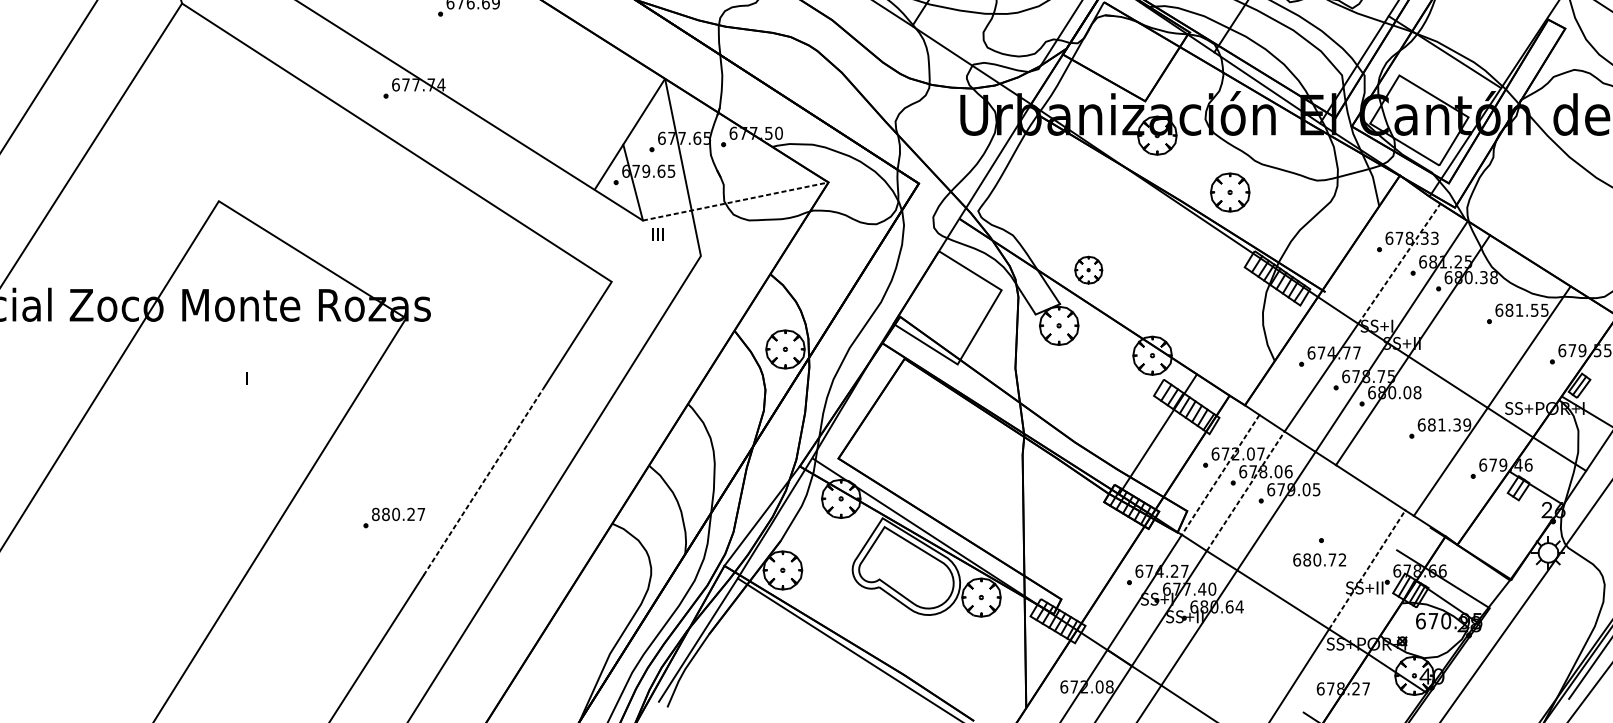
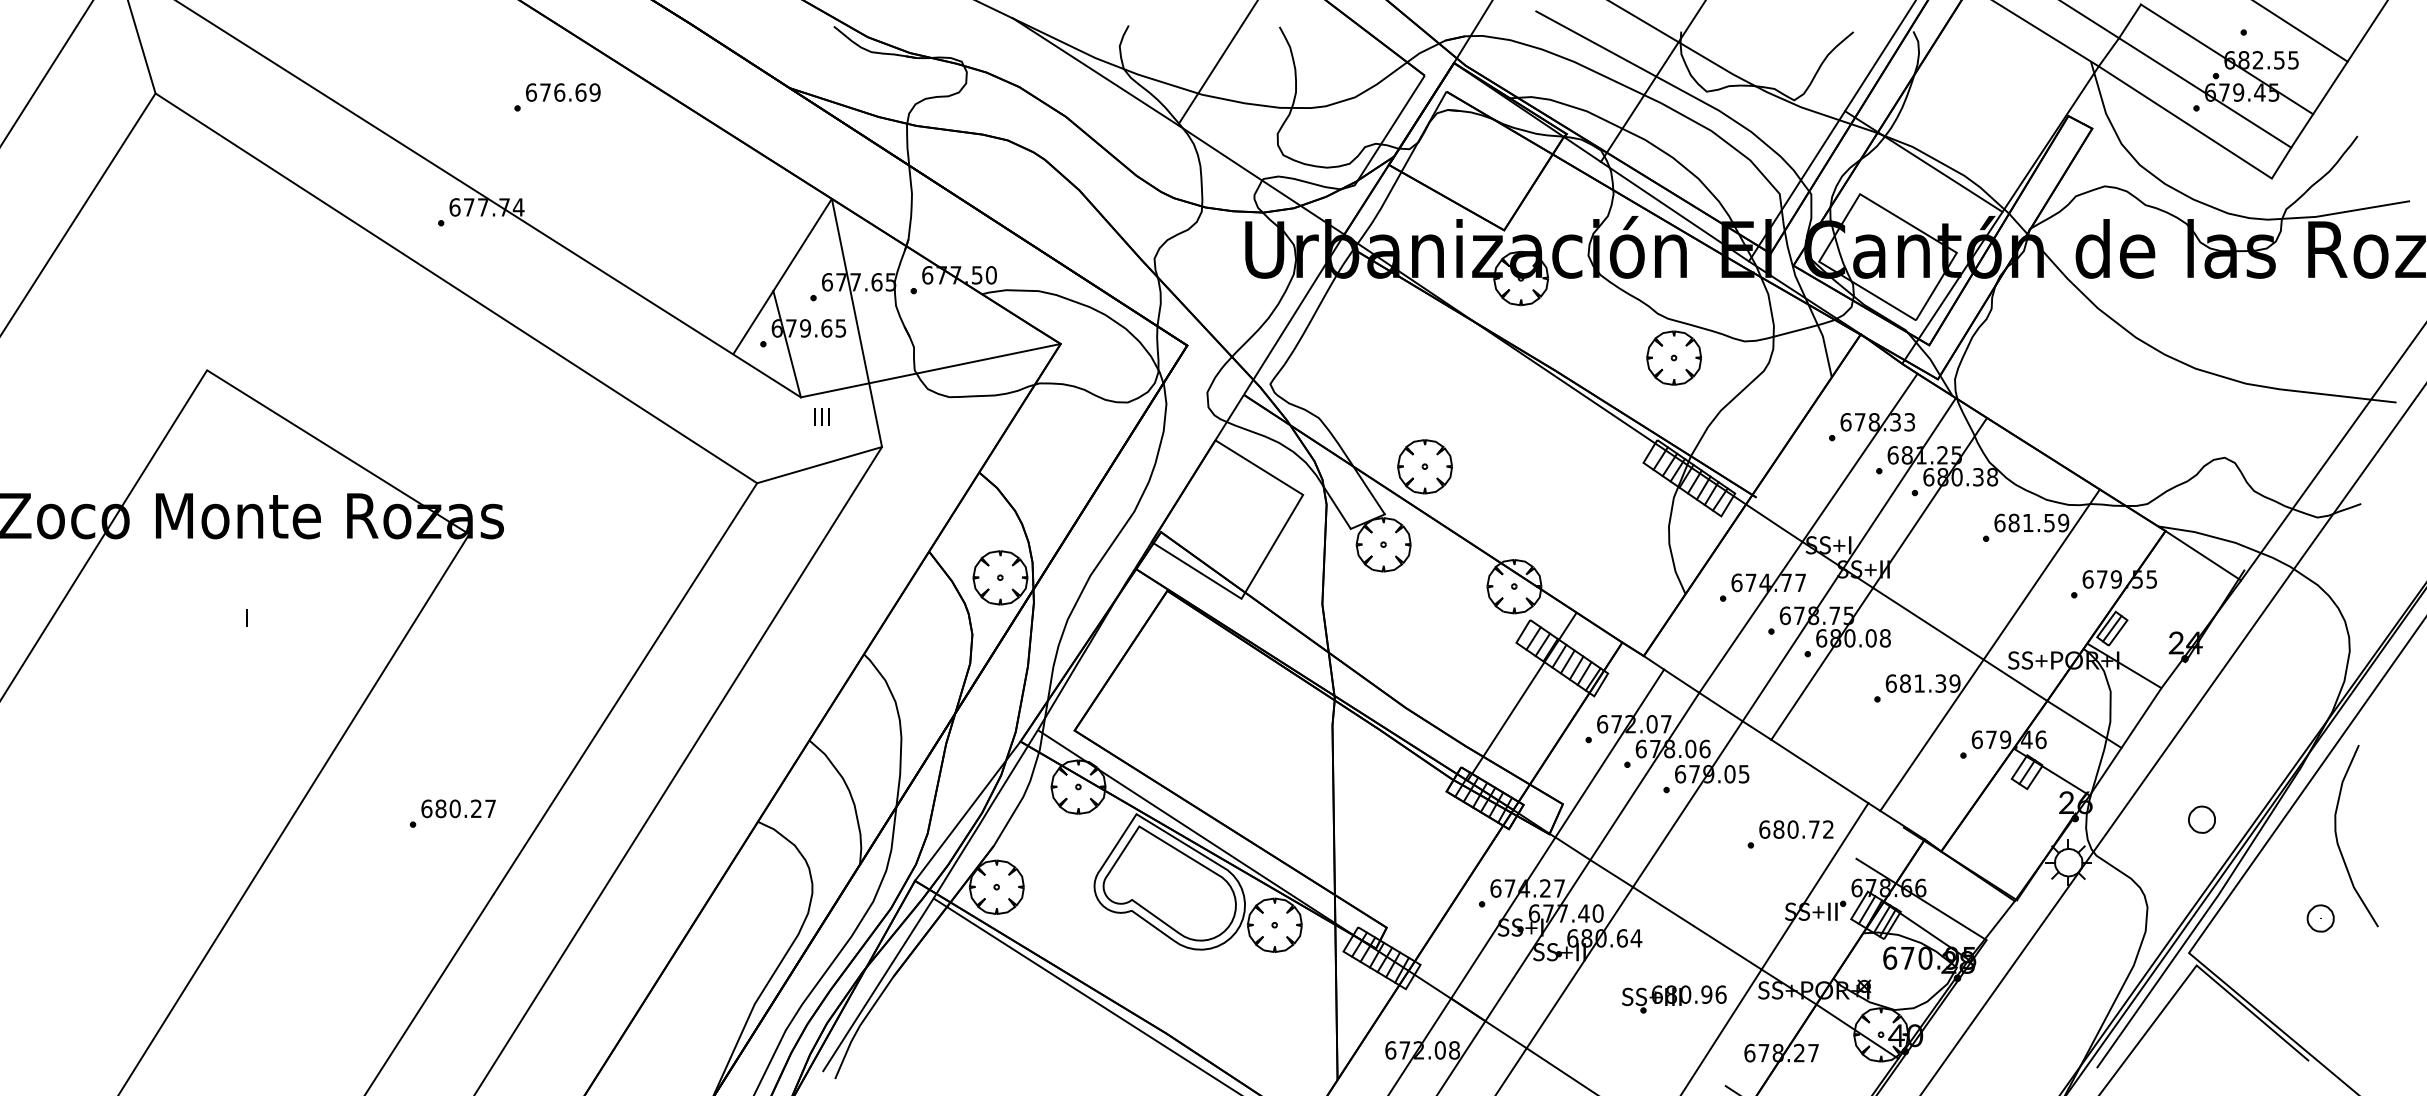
part: (1230, 192) -> (1674, 357), moved
line: (735, 201) -> (930, 370), dashed -> solid
line: (1399, 263) -> (1860, 457), dashed -> solid
line: (656, 269) -> (819, 465), added
part: (1088, 269) -> (1424, 466), size x1.43
text: (1544, 309) -> (2063, 522), 681.55 -> 681.59
line: (1220, 474) -> (1609, 753), dashed -> solid
line: (483, 482) -> (577, 763), dashed -> solid
line: (1245, 491) -> (1644, 776), dashed -> solid
text: (375, 514) -> (426, 808), 880.27 -> 680.27
text: (1319, 559) -> (1796, 829), moved
line: (1367, 569) -> (1815, 886), dashed -> solid
part: (1266, 650) -> (1674, 999), added

